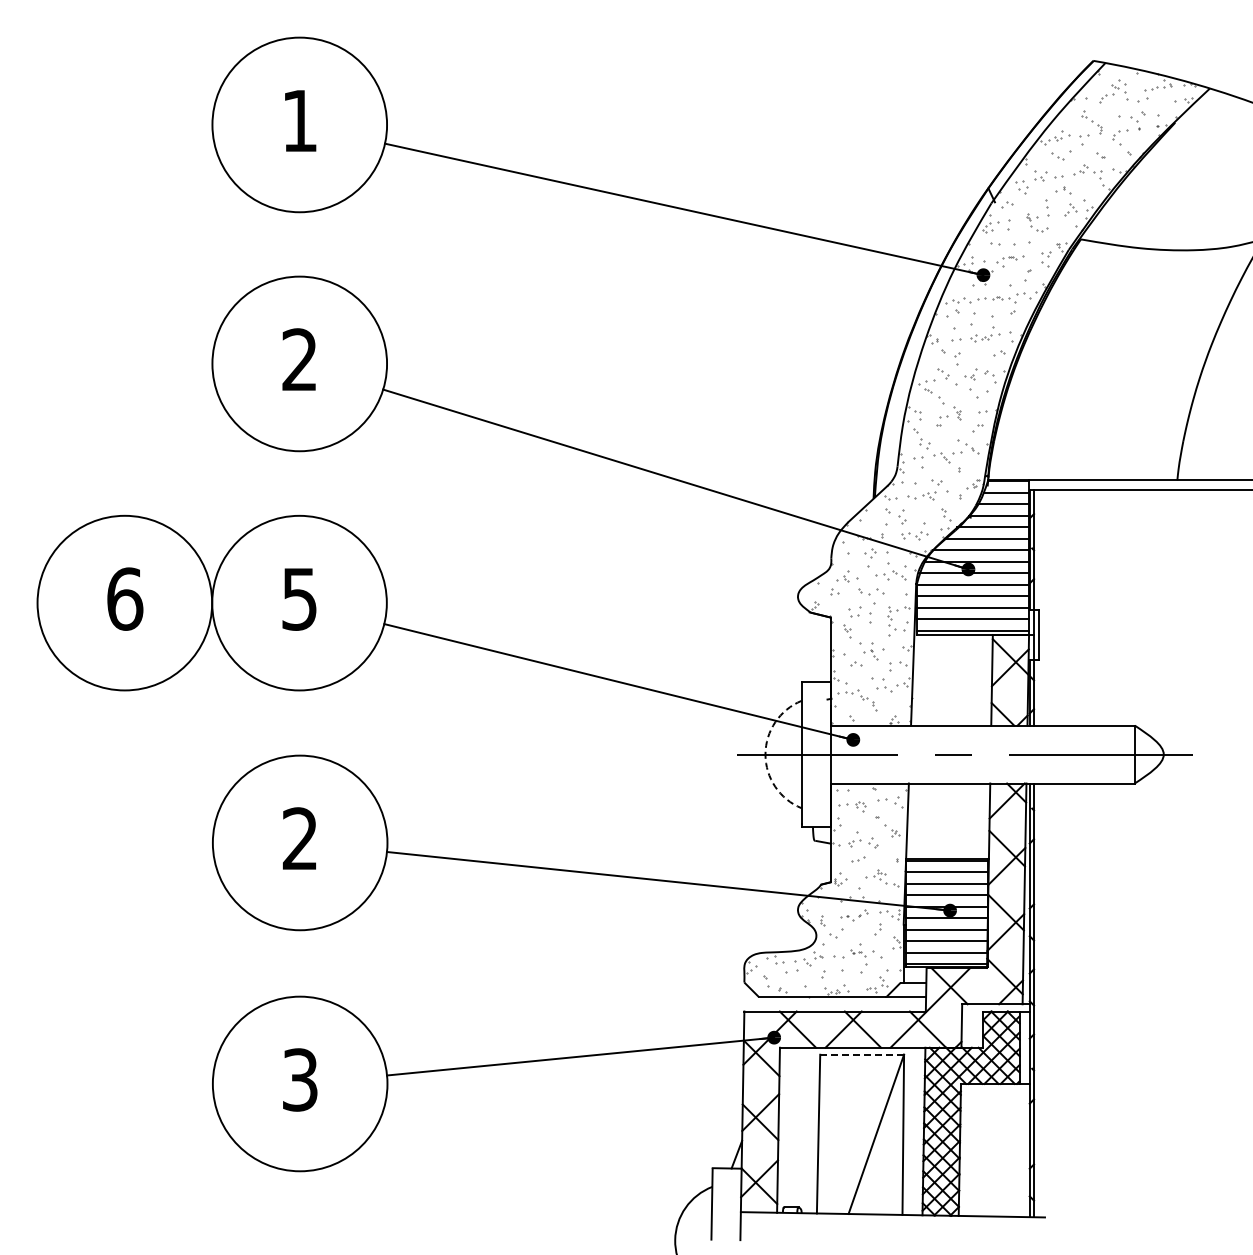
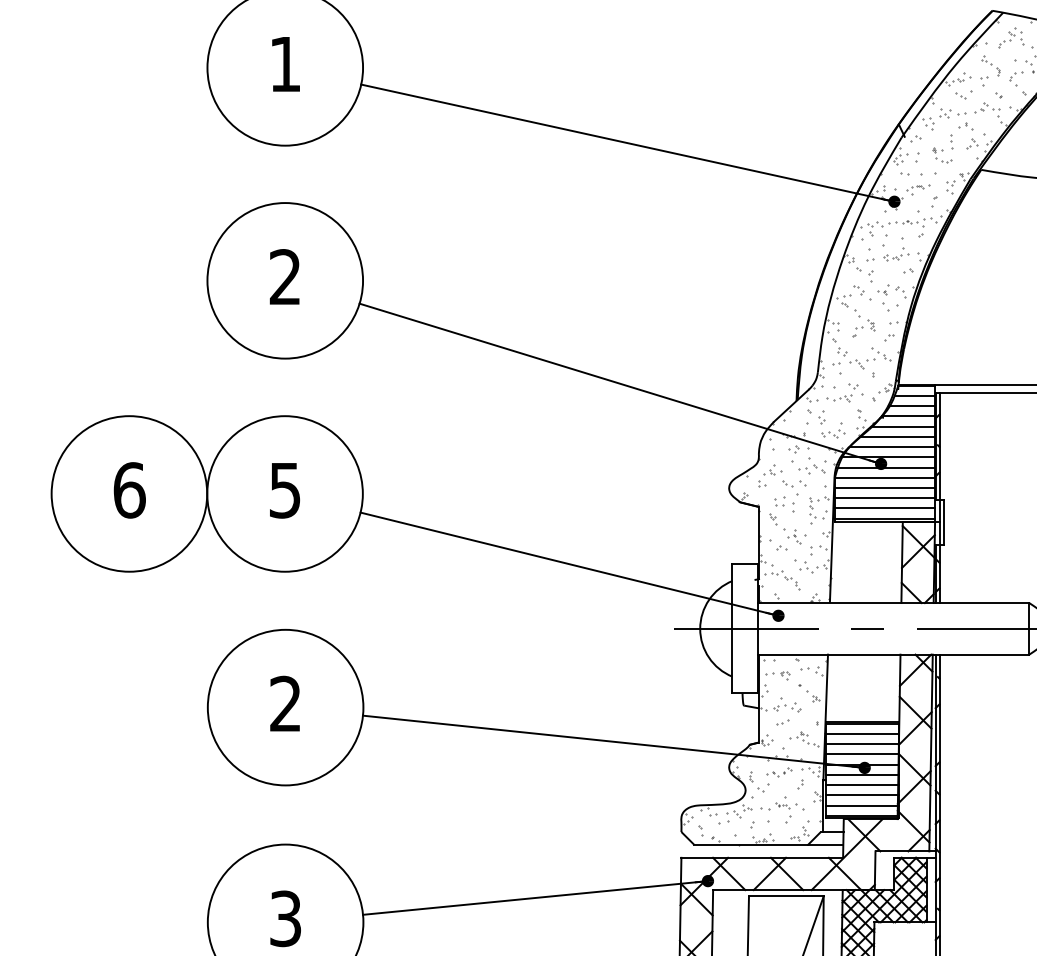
arc: (765, 754) -> (700, 628), dashed -> solid
line: (862, 1054) -> (786, 896), dashed -> solid

